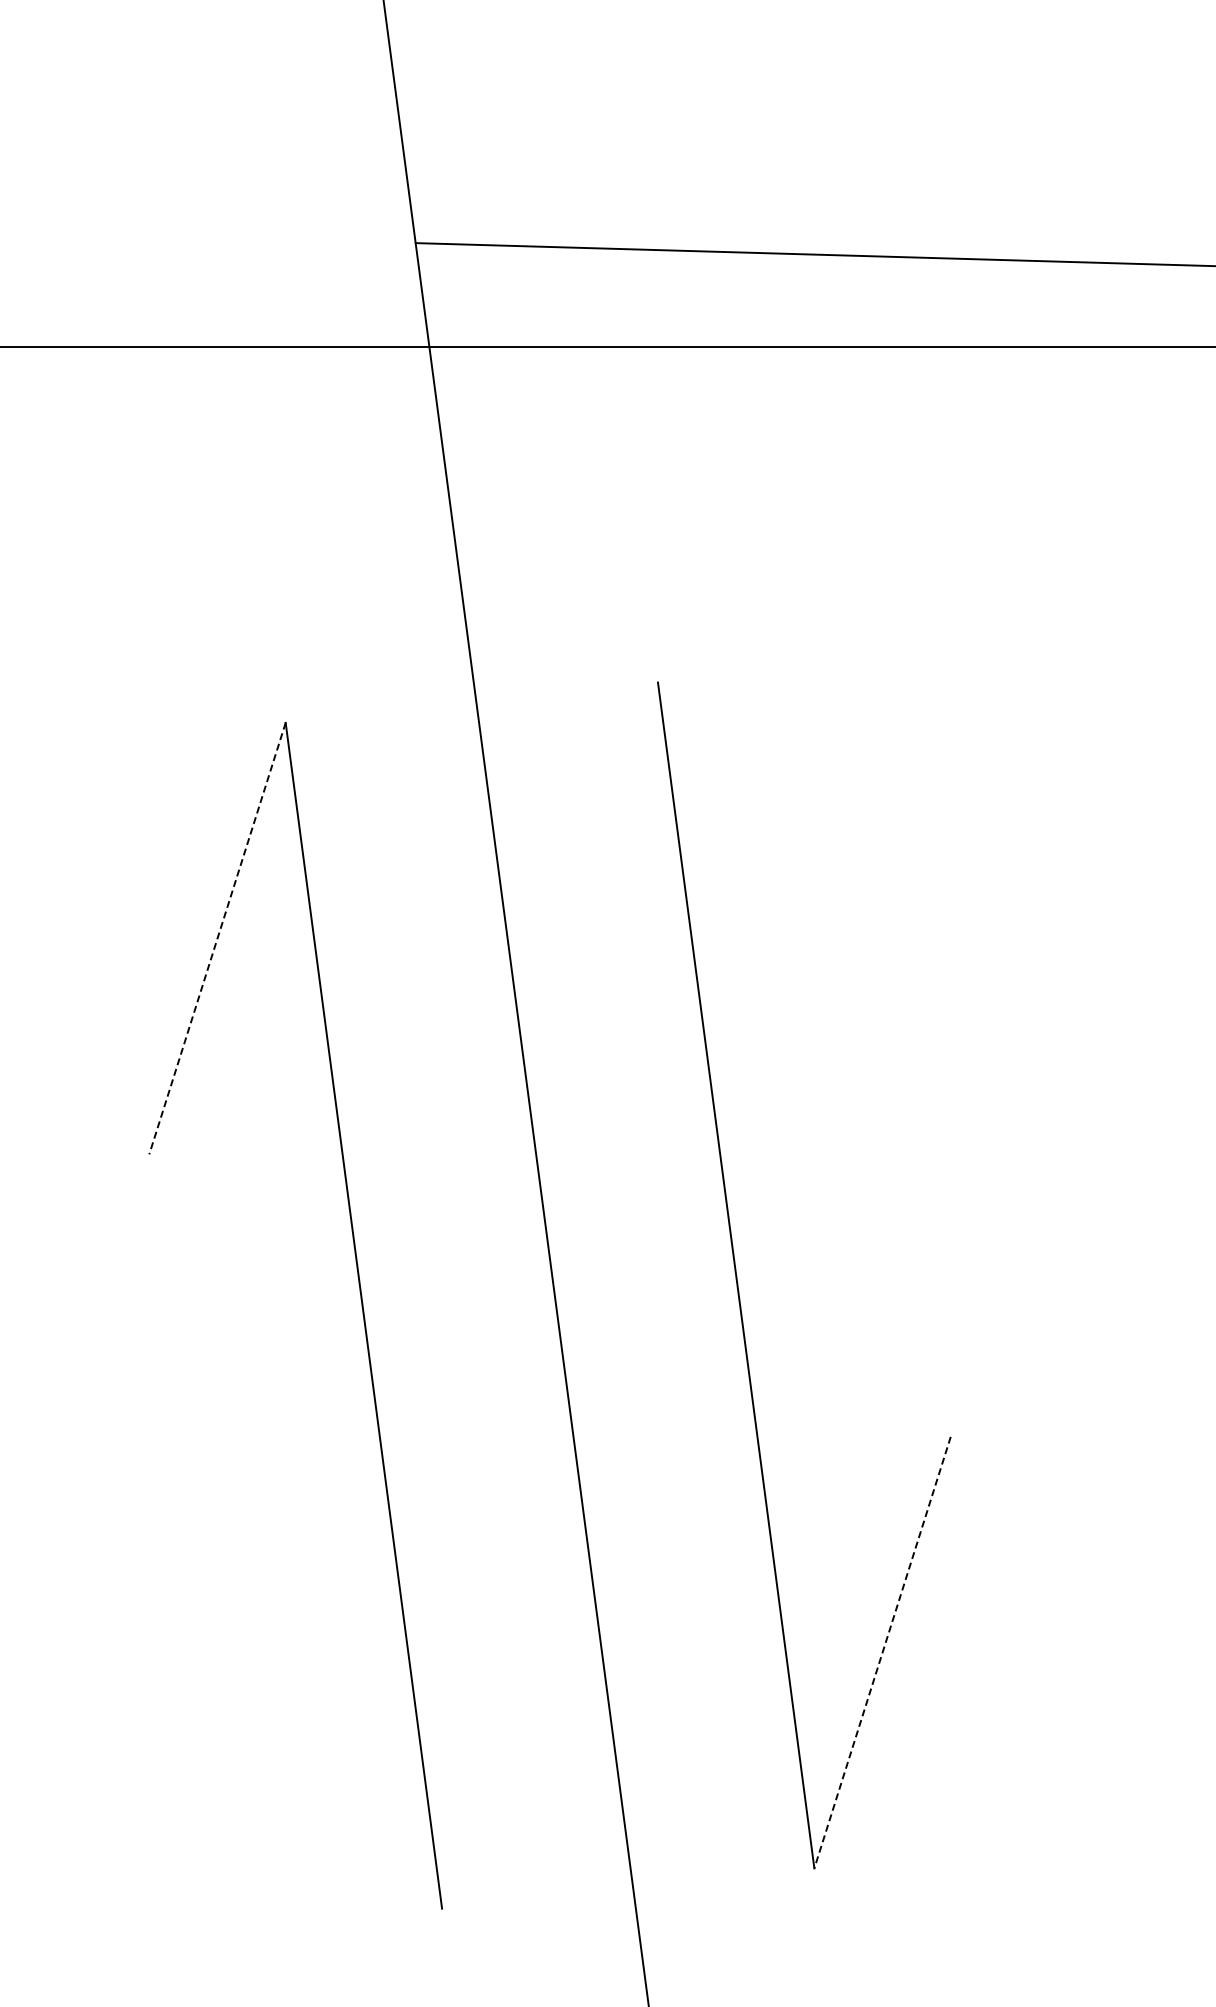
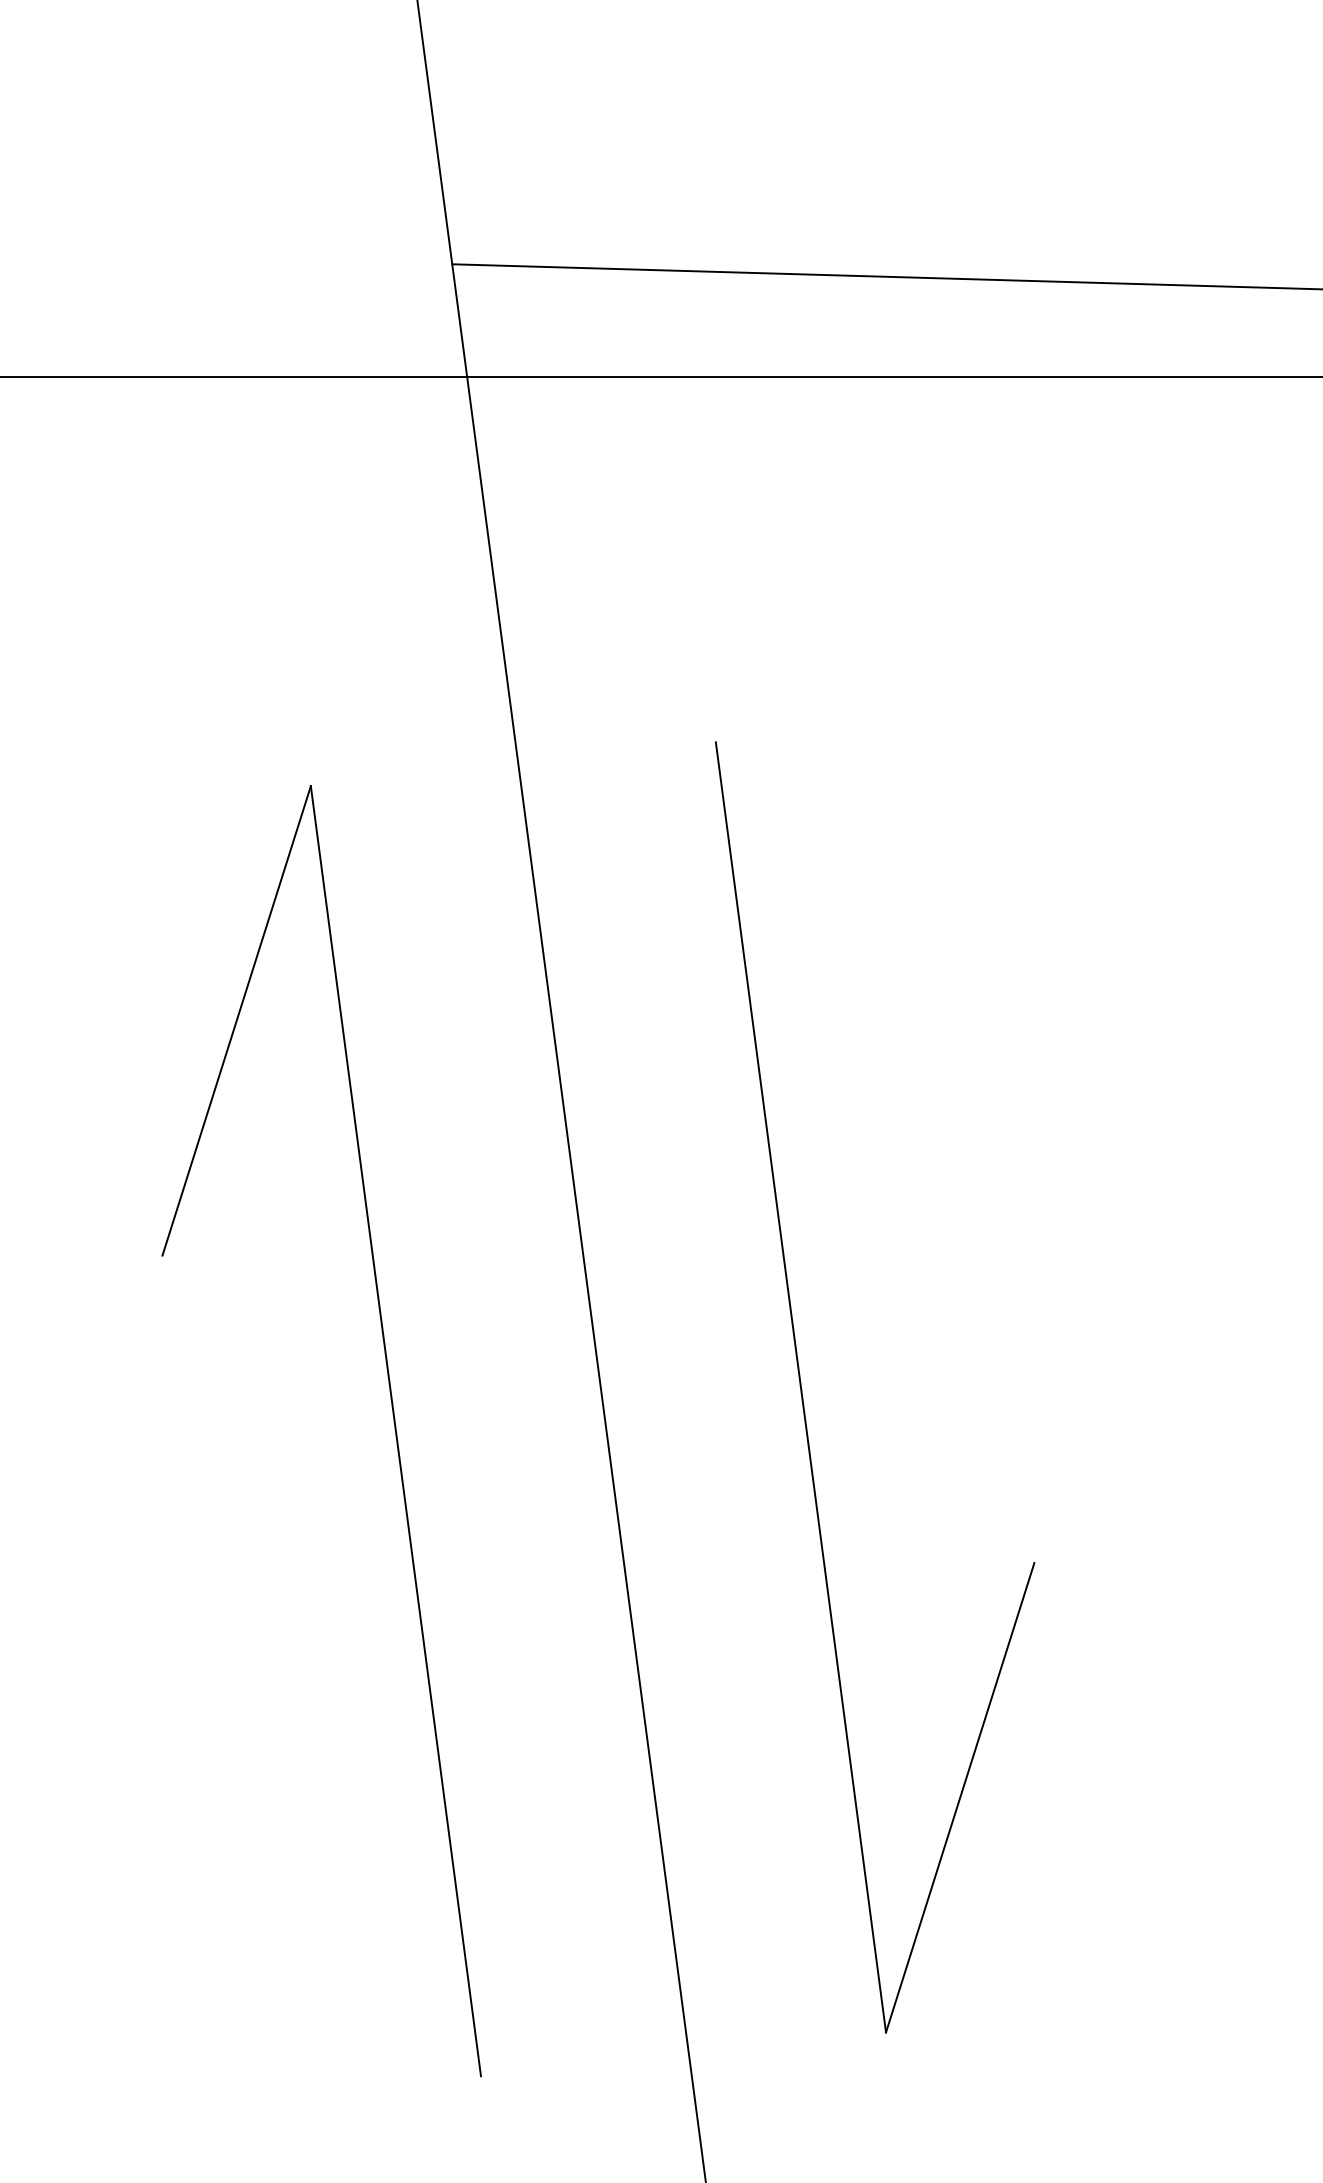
line: (217, 939) -> (236, 1021), dashed -> solid
line: (882, 1653) -> (960, 1798), dashed -> solid

